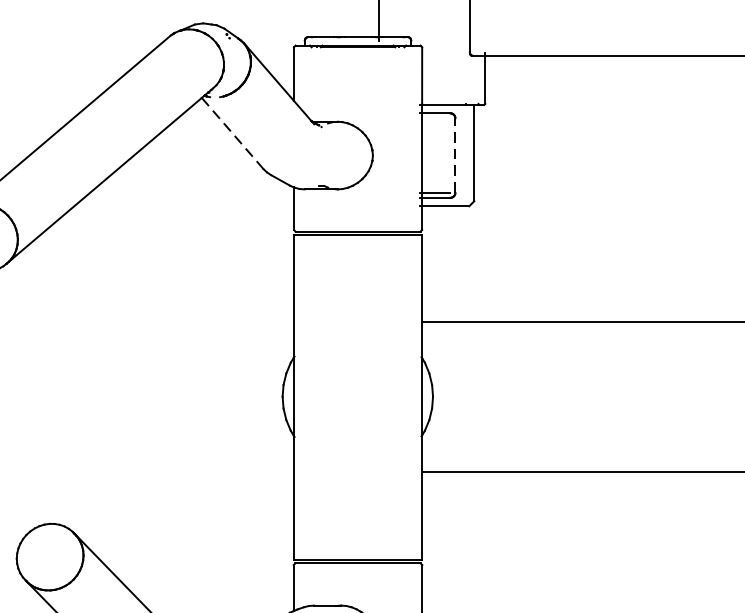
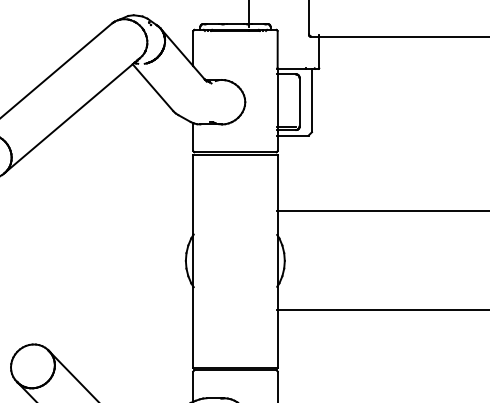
line: (231, 133) -> (152, 87), dashed -> solid
line: (455, 154) -> (299, 101), dashed -> solid

